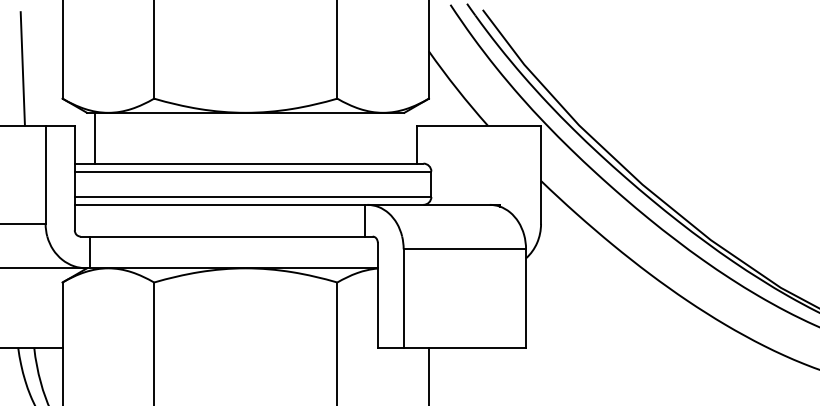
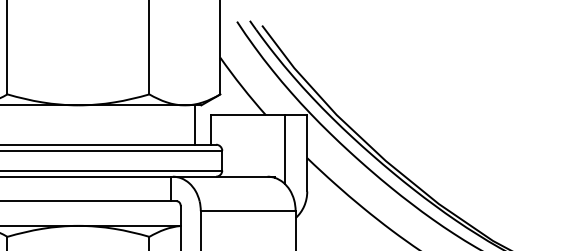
line: (396, 137) -> (195, 124), added
line: (511, 169) -> (284, 149), added

